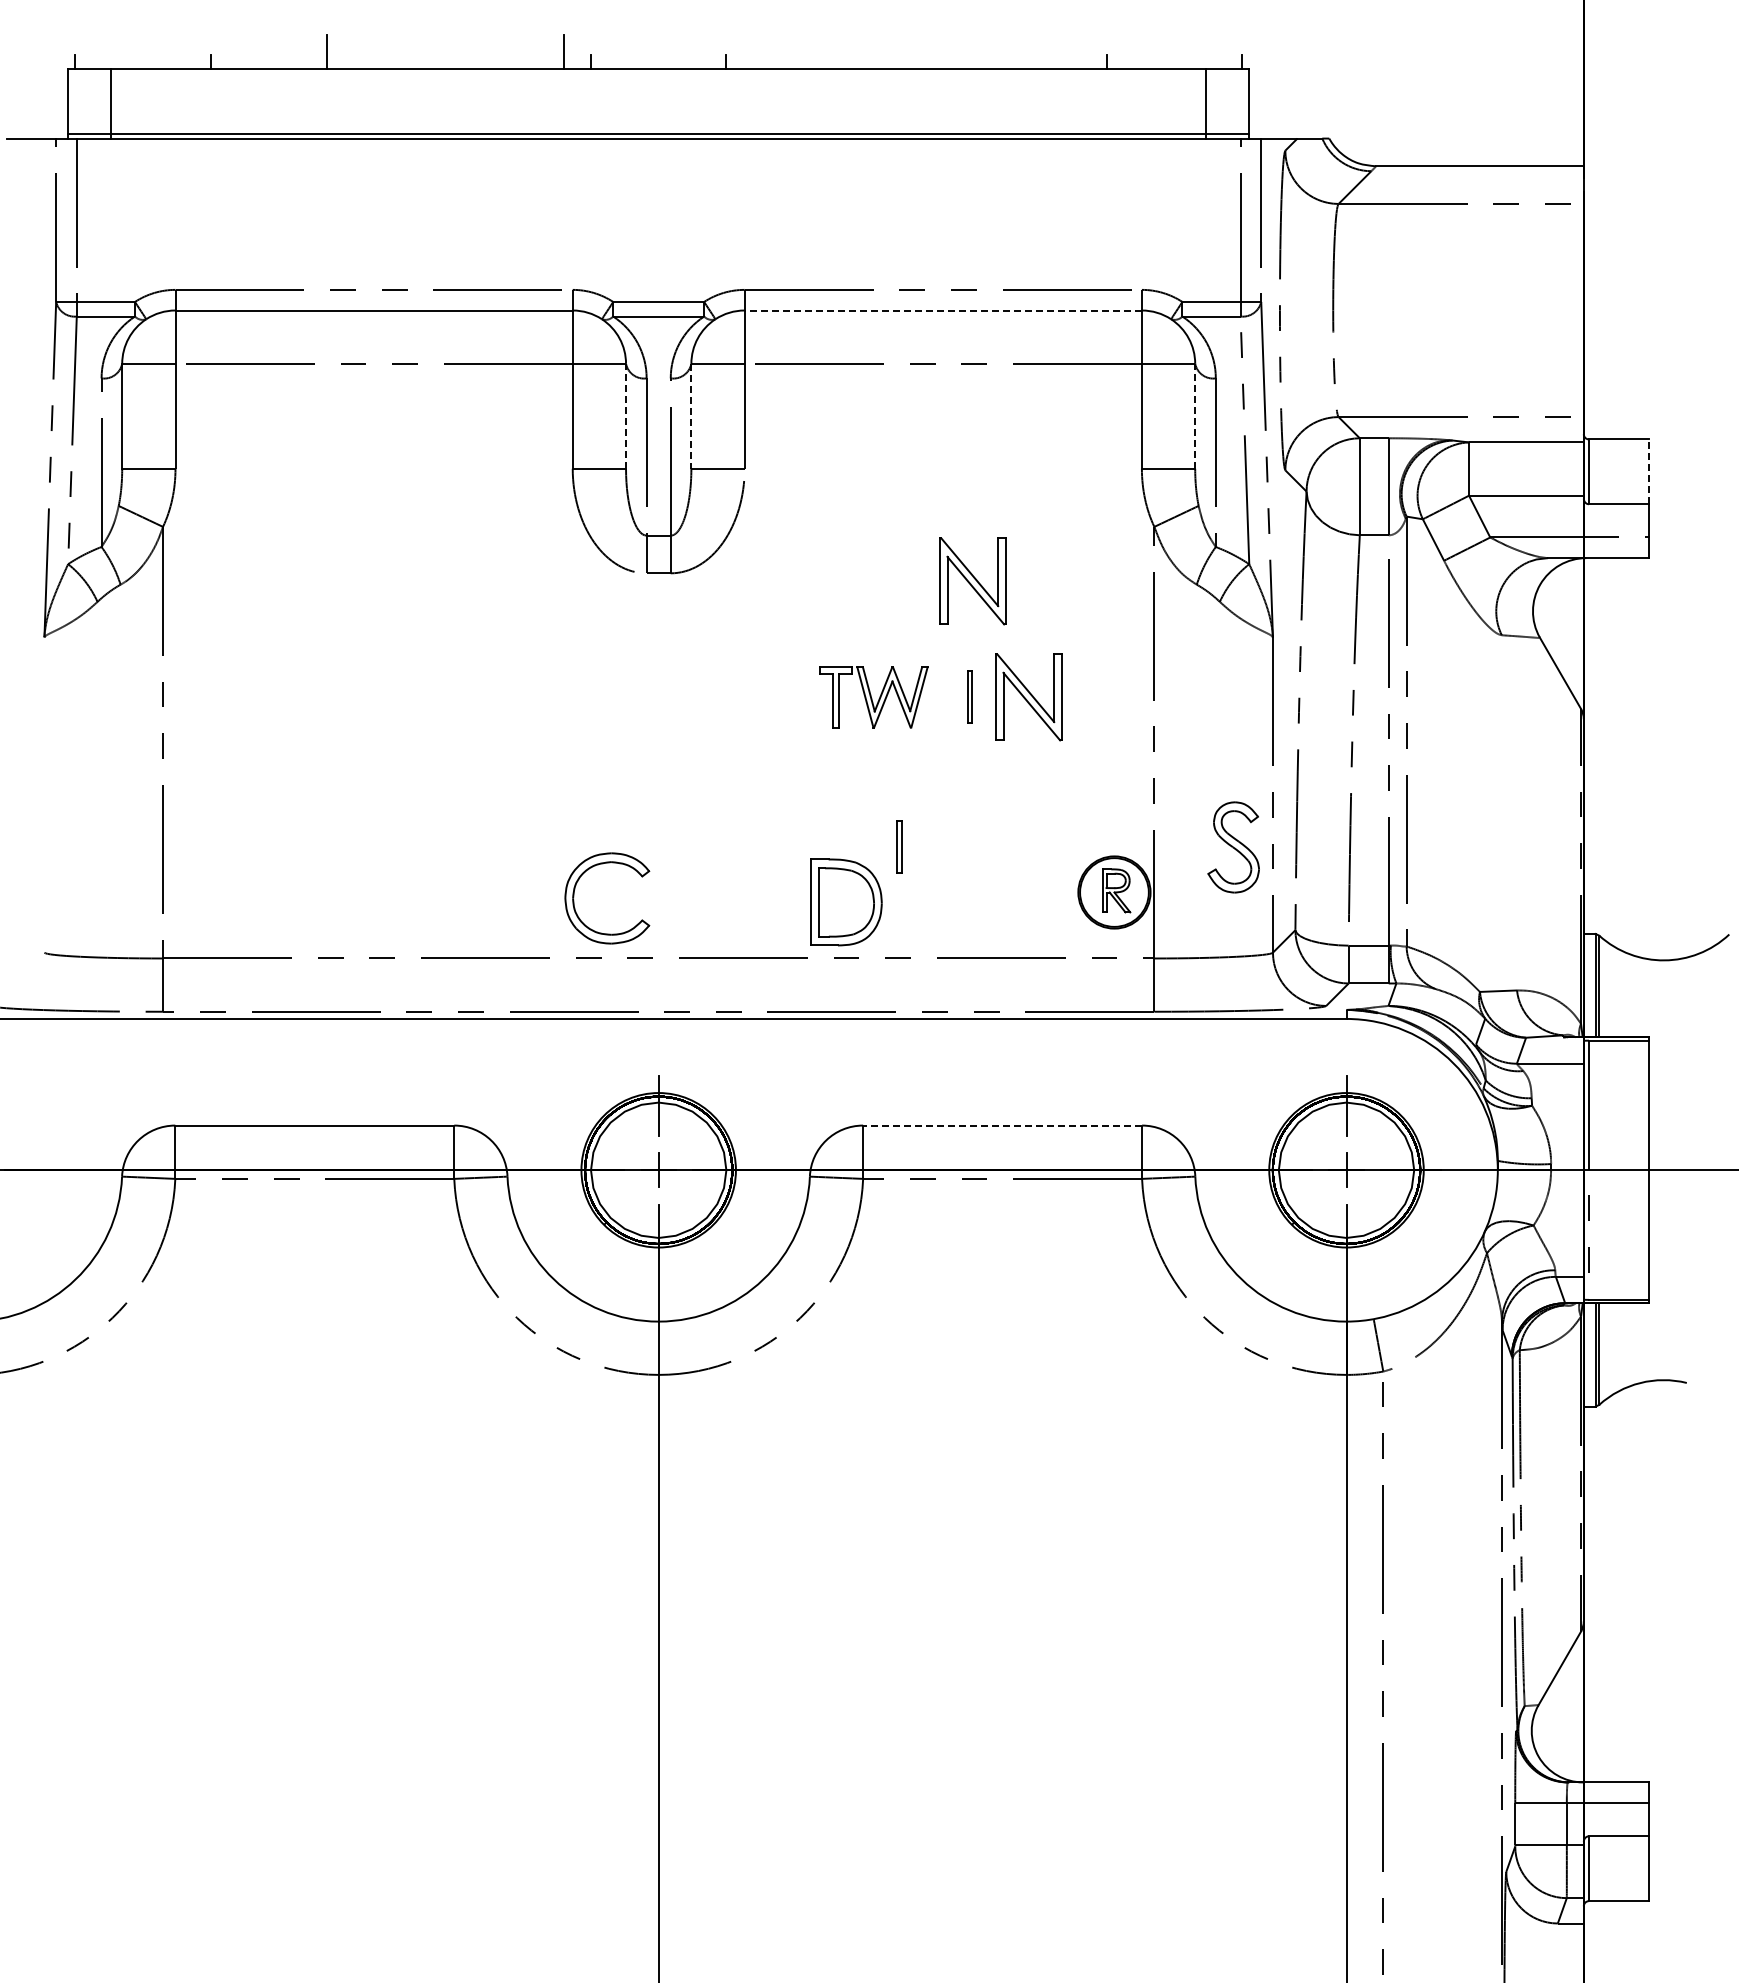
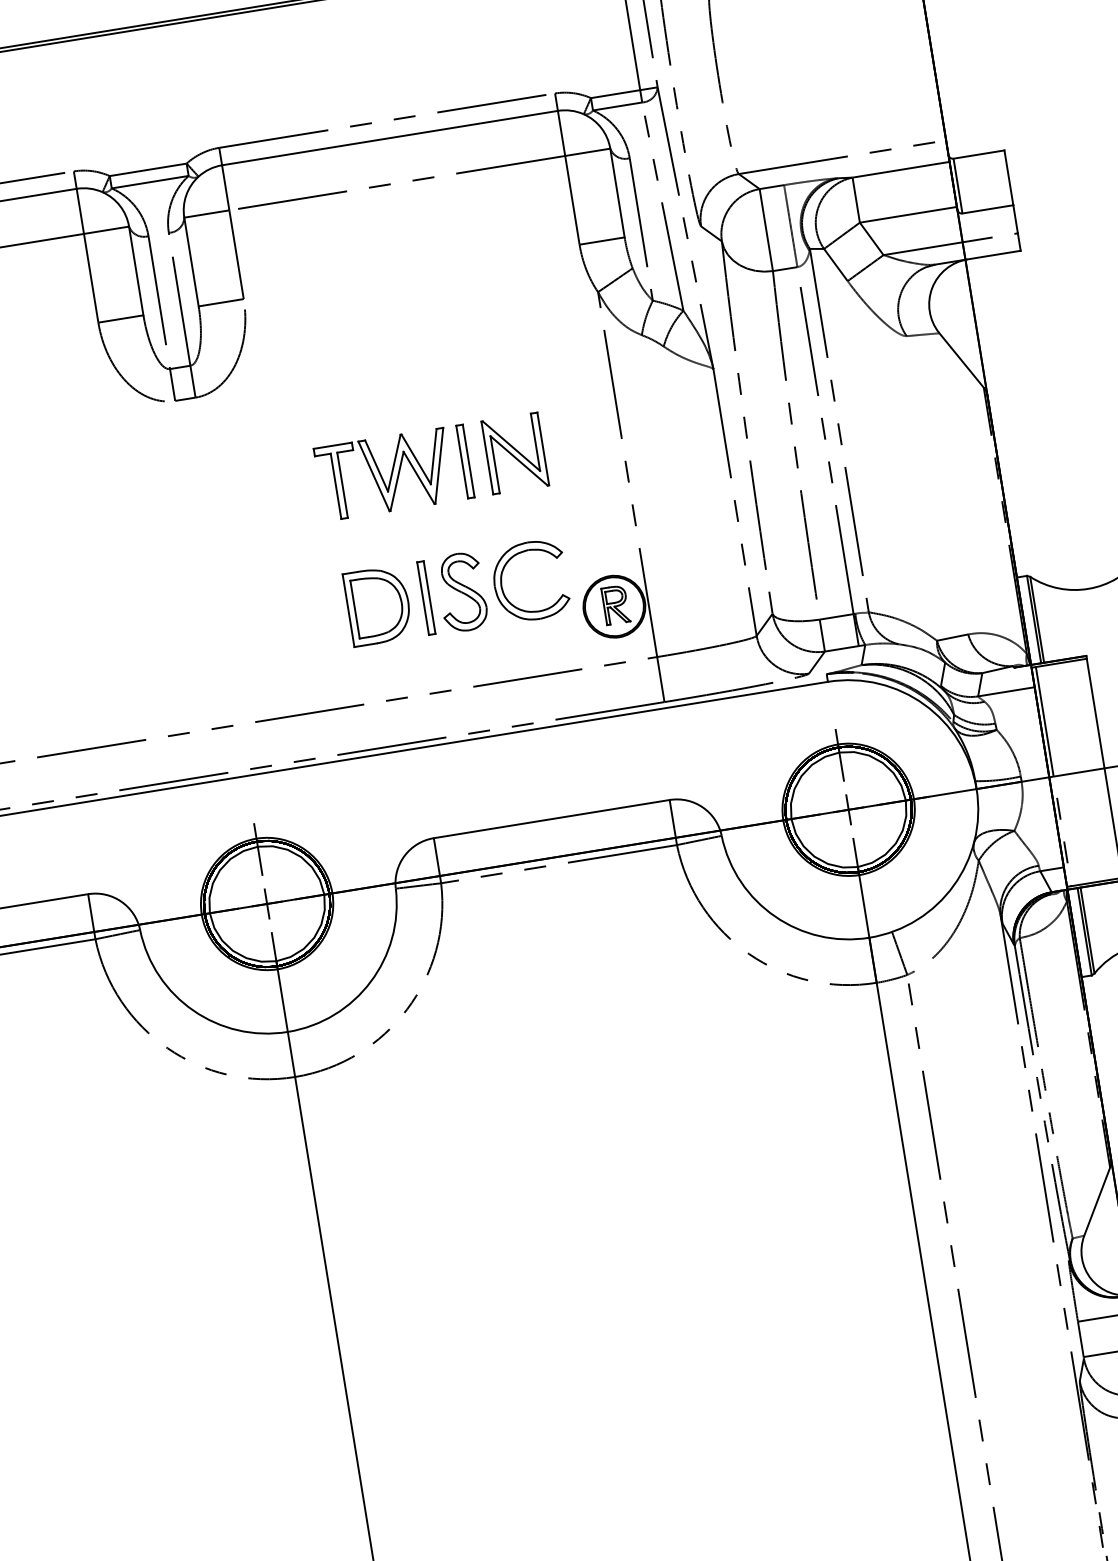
line: (943, 310) -> (390, 138), dashed -> solid
line: (626, 415) -> (136, 270), dashed -> solid
line: (1195, 415) -> (617, 192), dashed -> solid
line: (691, 416) -> (191, 262), dashed -> solid
line: (1649, 471) -> (1009, 177), dashed -> solid
part: (972, 581) -> (451, 363), removed
part: (969, 696) -> (465, 460), size x1.67
part: (873, 697) -> (383, 474), size x1.43
part: (898, 846) -> (425, 597), size x1.67
part: (1233, 847) -> (462, 592), moved
part: (574, 897) -> (502, 584), moved
part: (846, 902) -> (378, 605), moved
line: (1002, 1125) -> (551, 819), dashed -> solid

